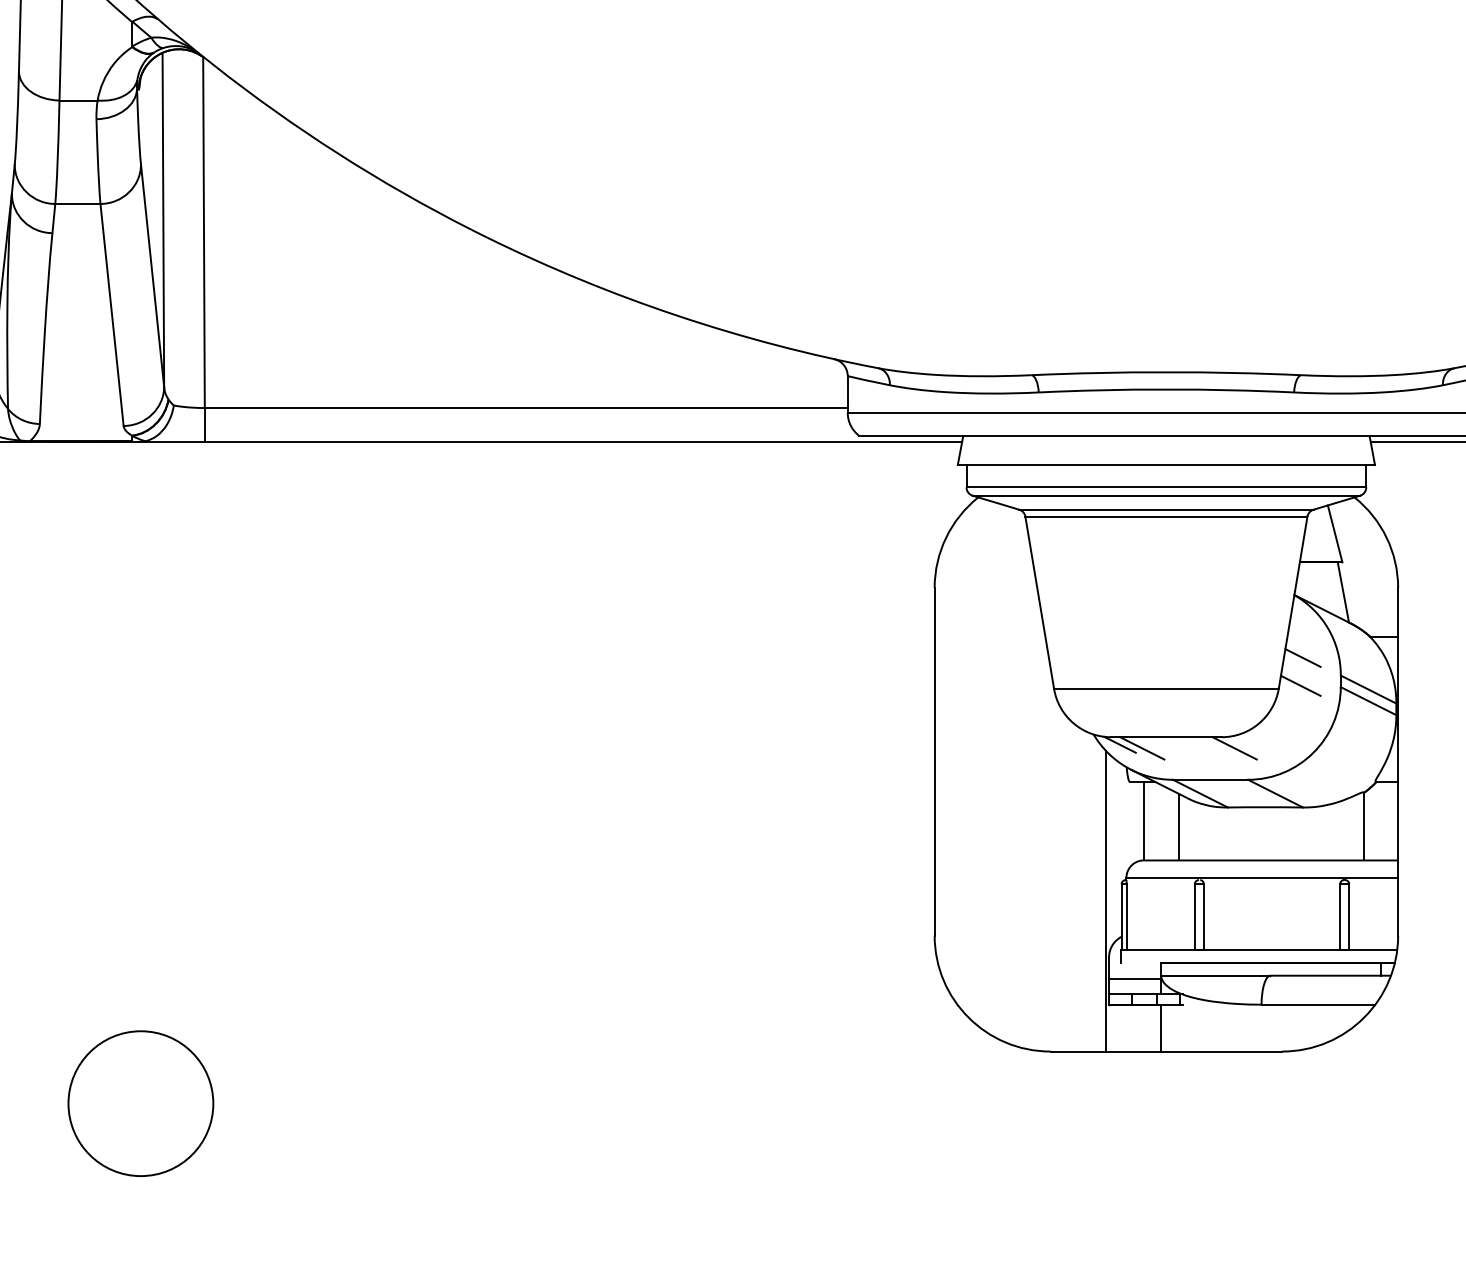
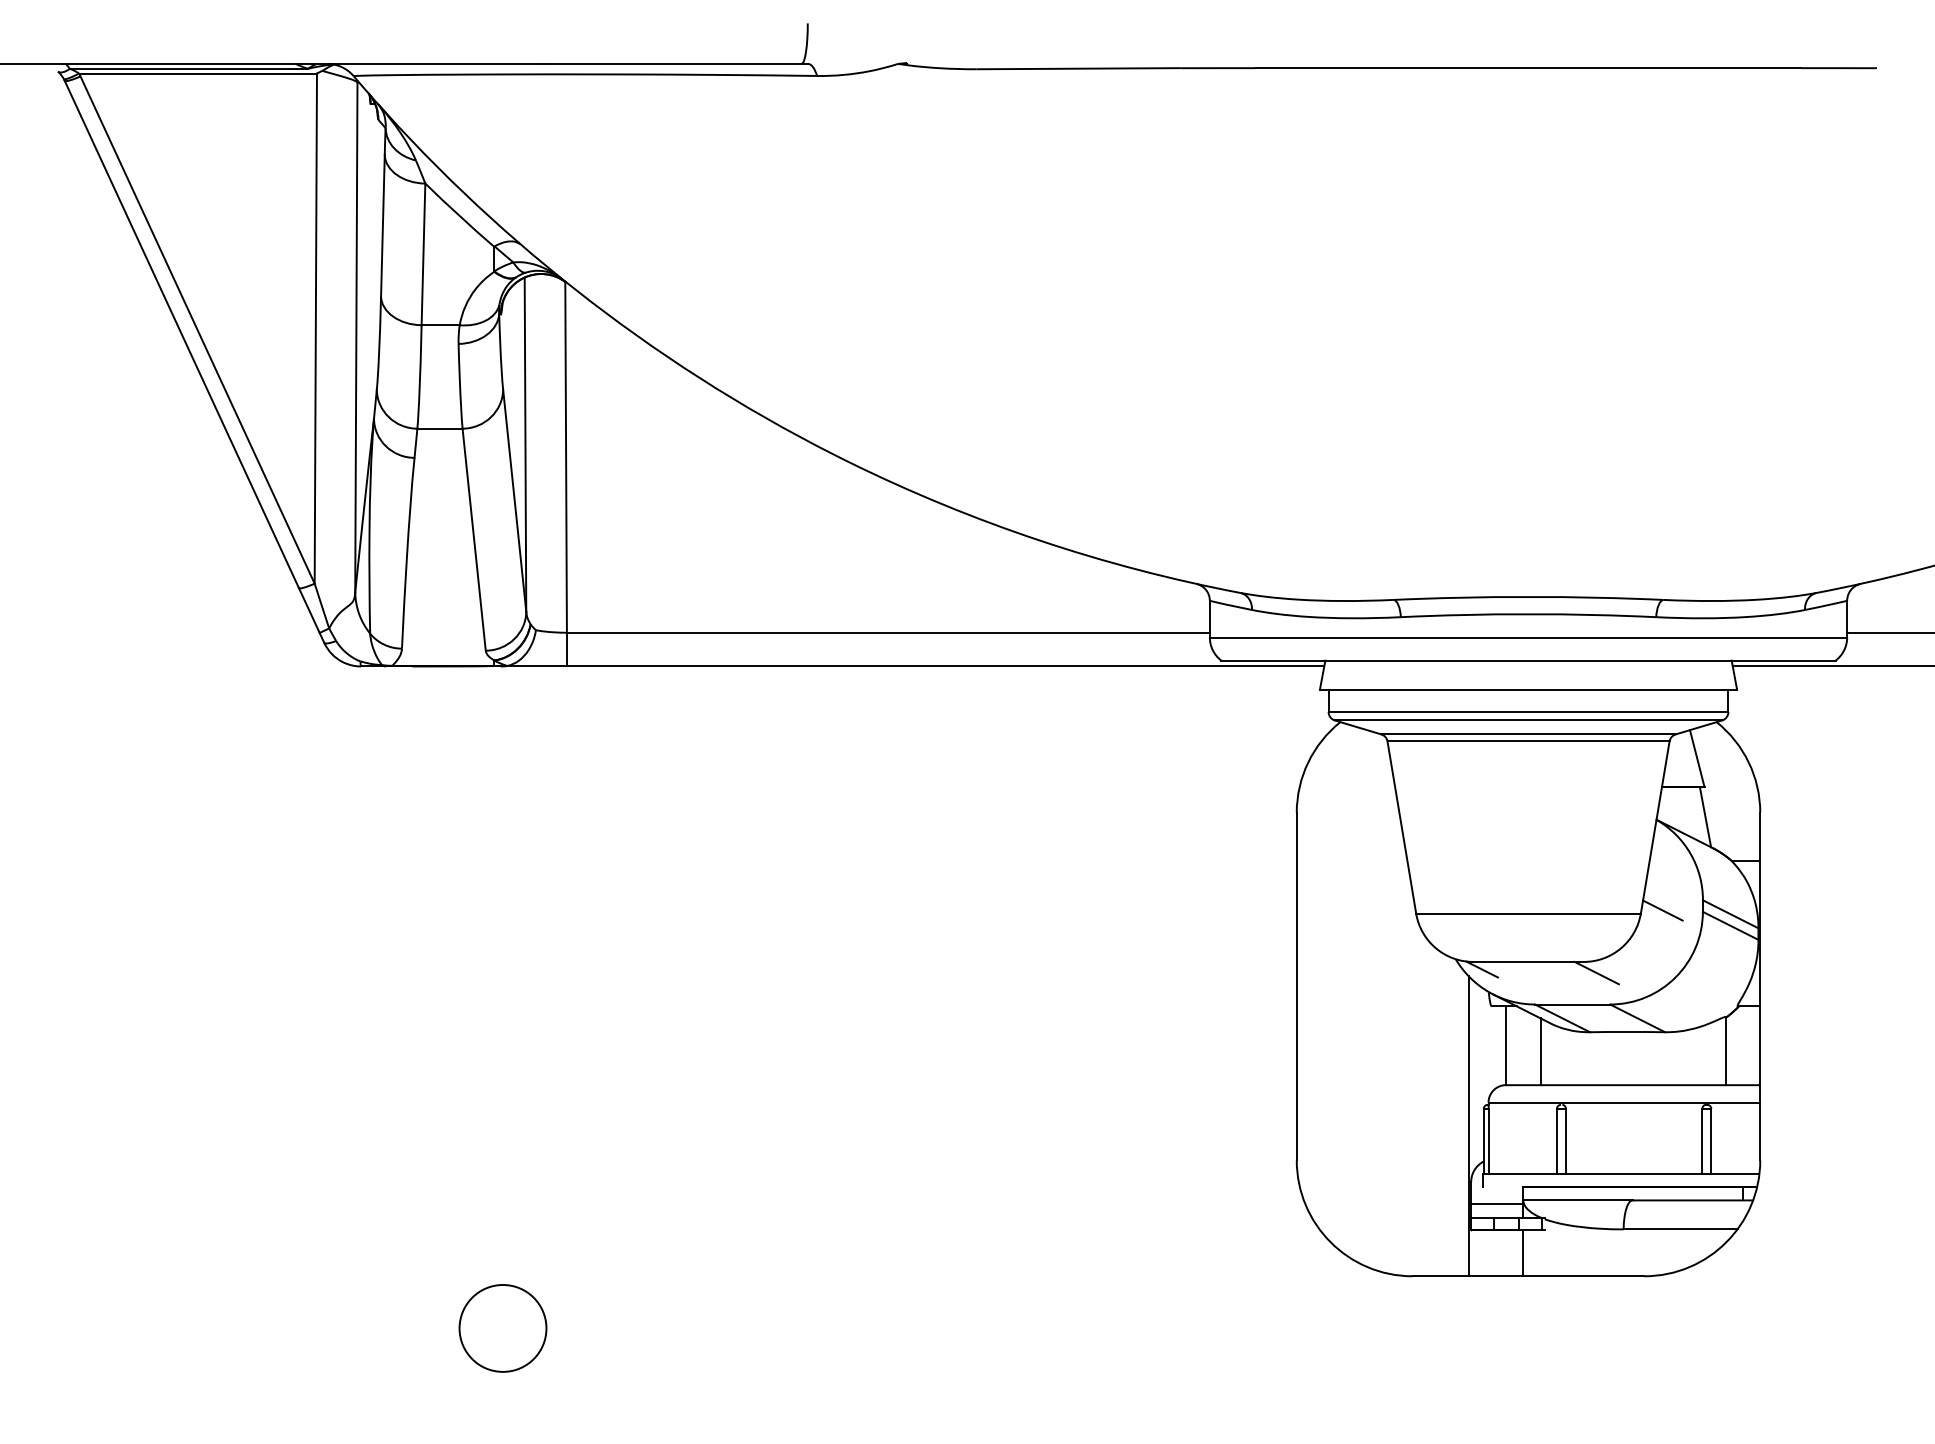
line: (1302, 657) -> (1664, 882), removed
line: (1142, 747) -> (1504, 972), removed
circle: (140, 1103) -> (502, 1328), size x0.6

